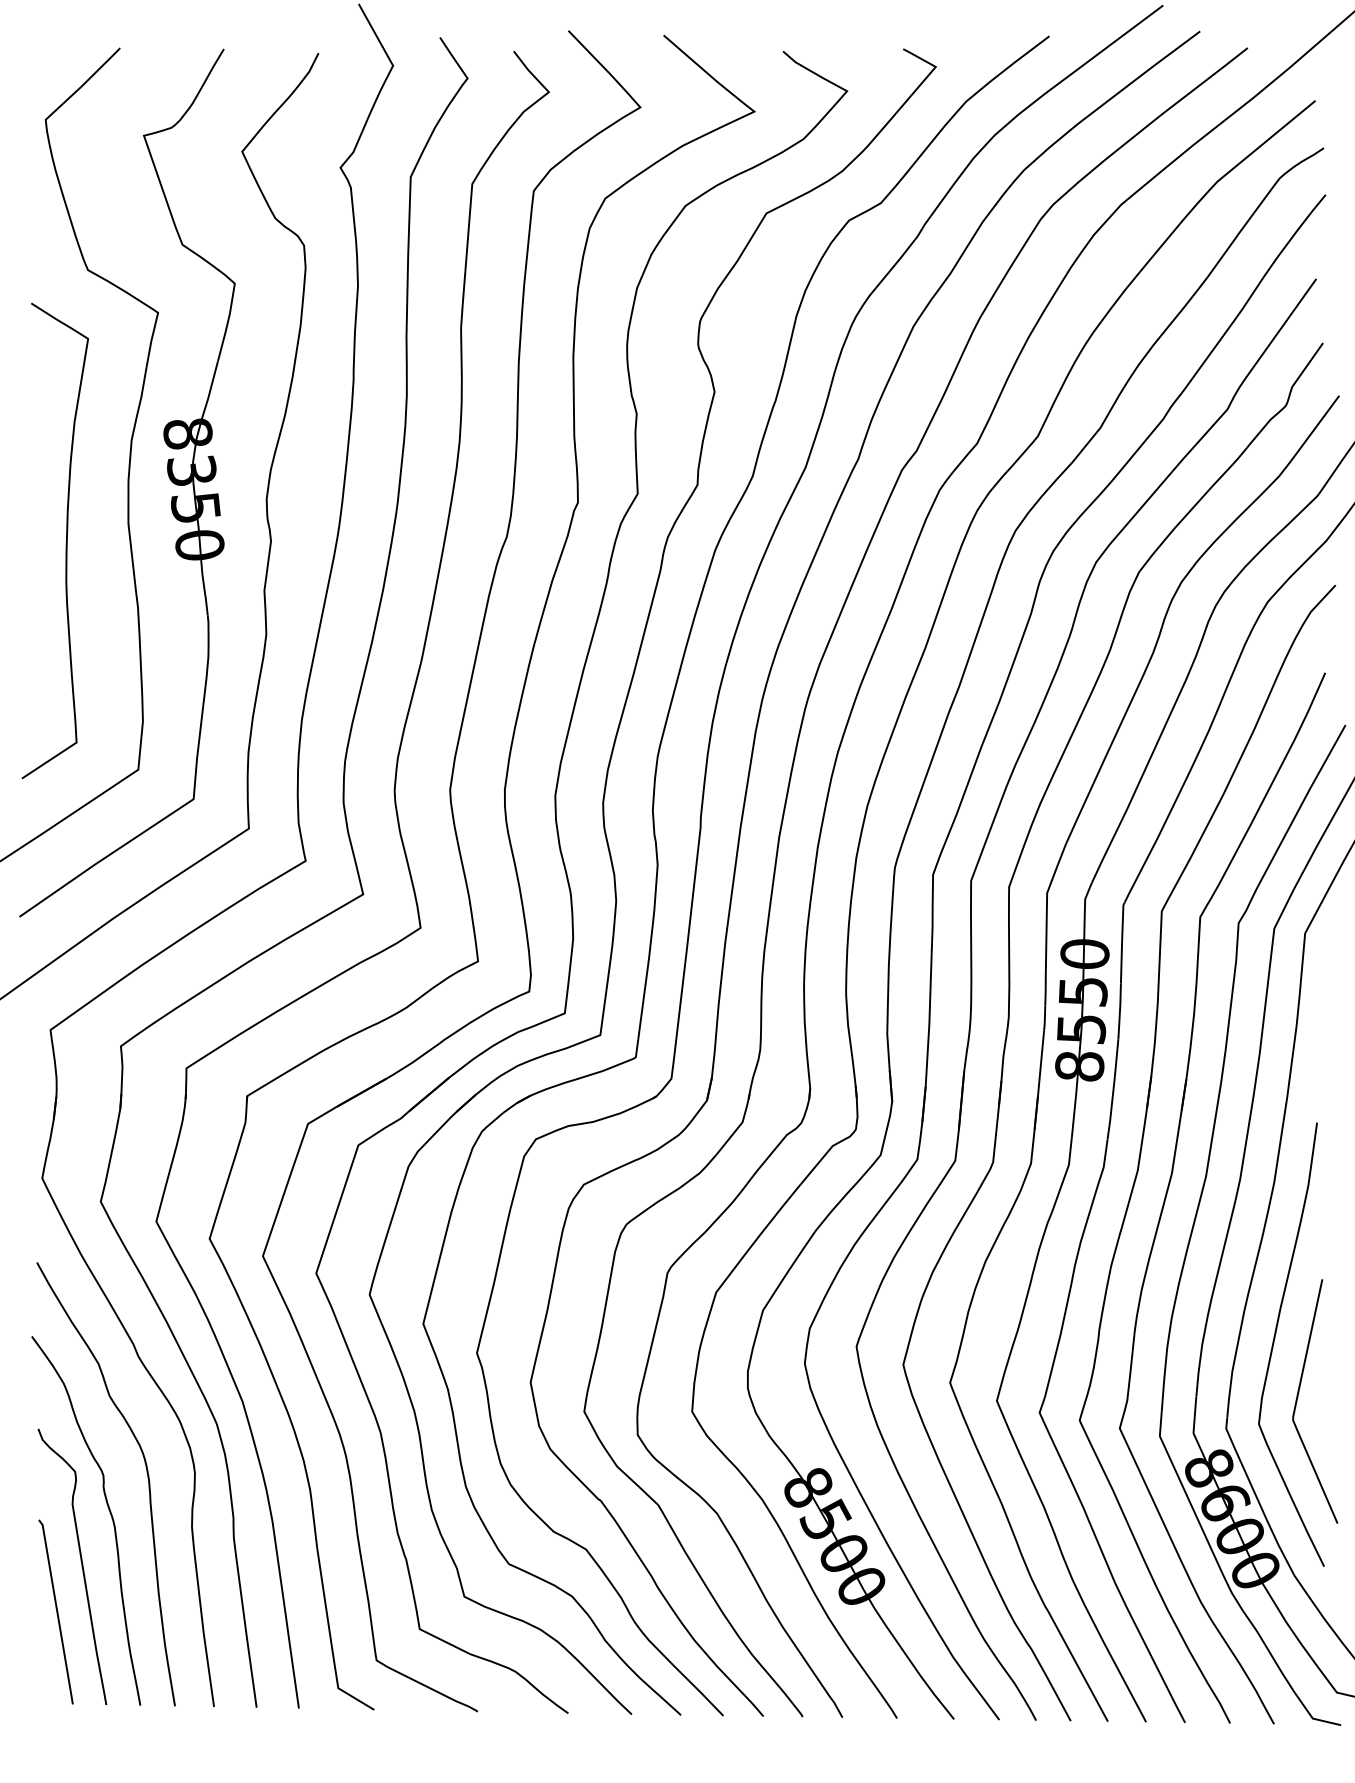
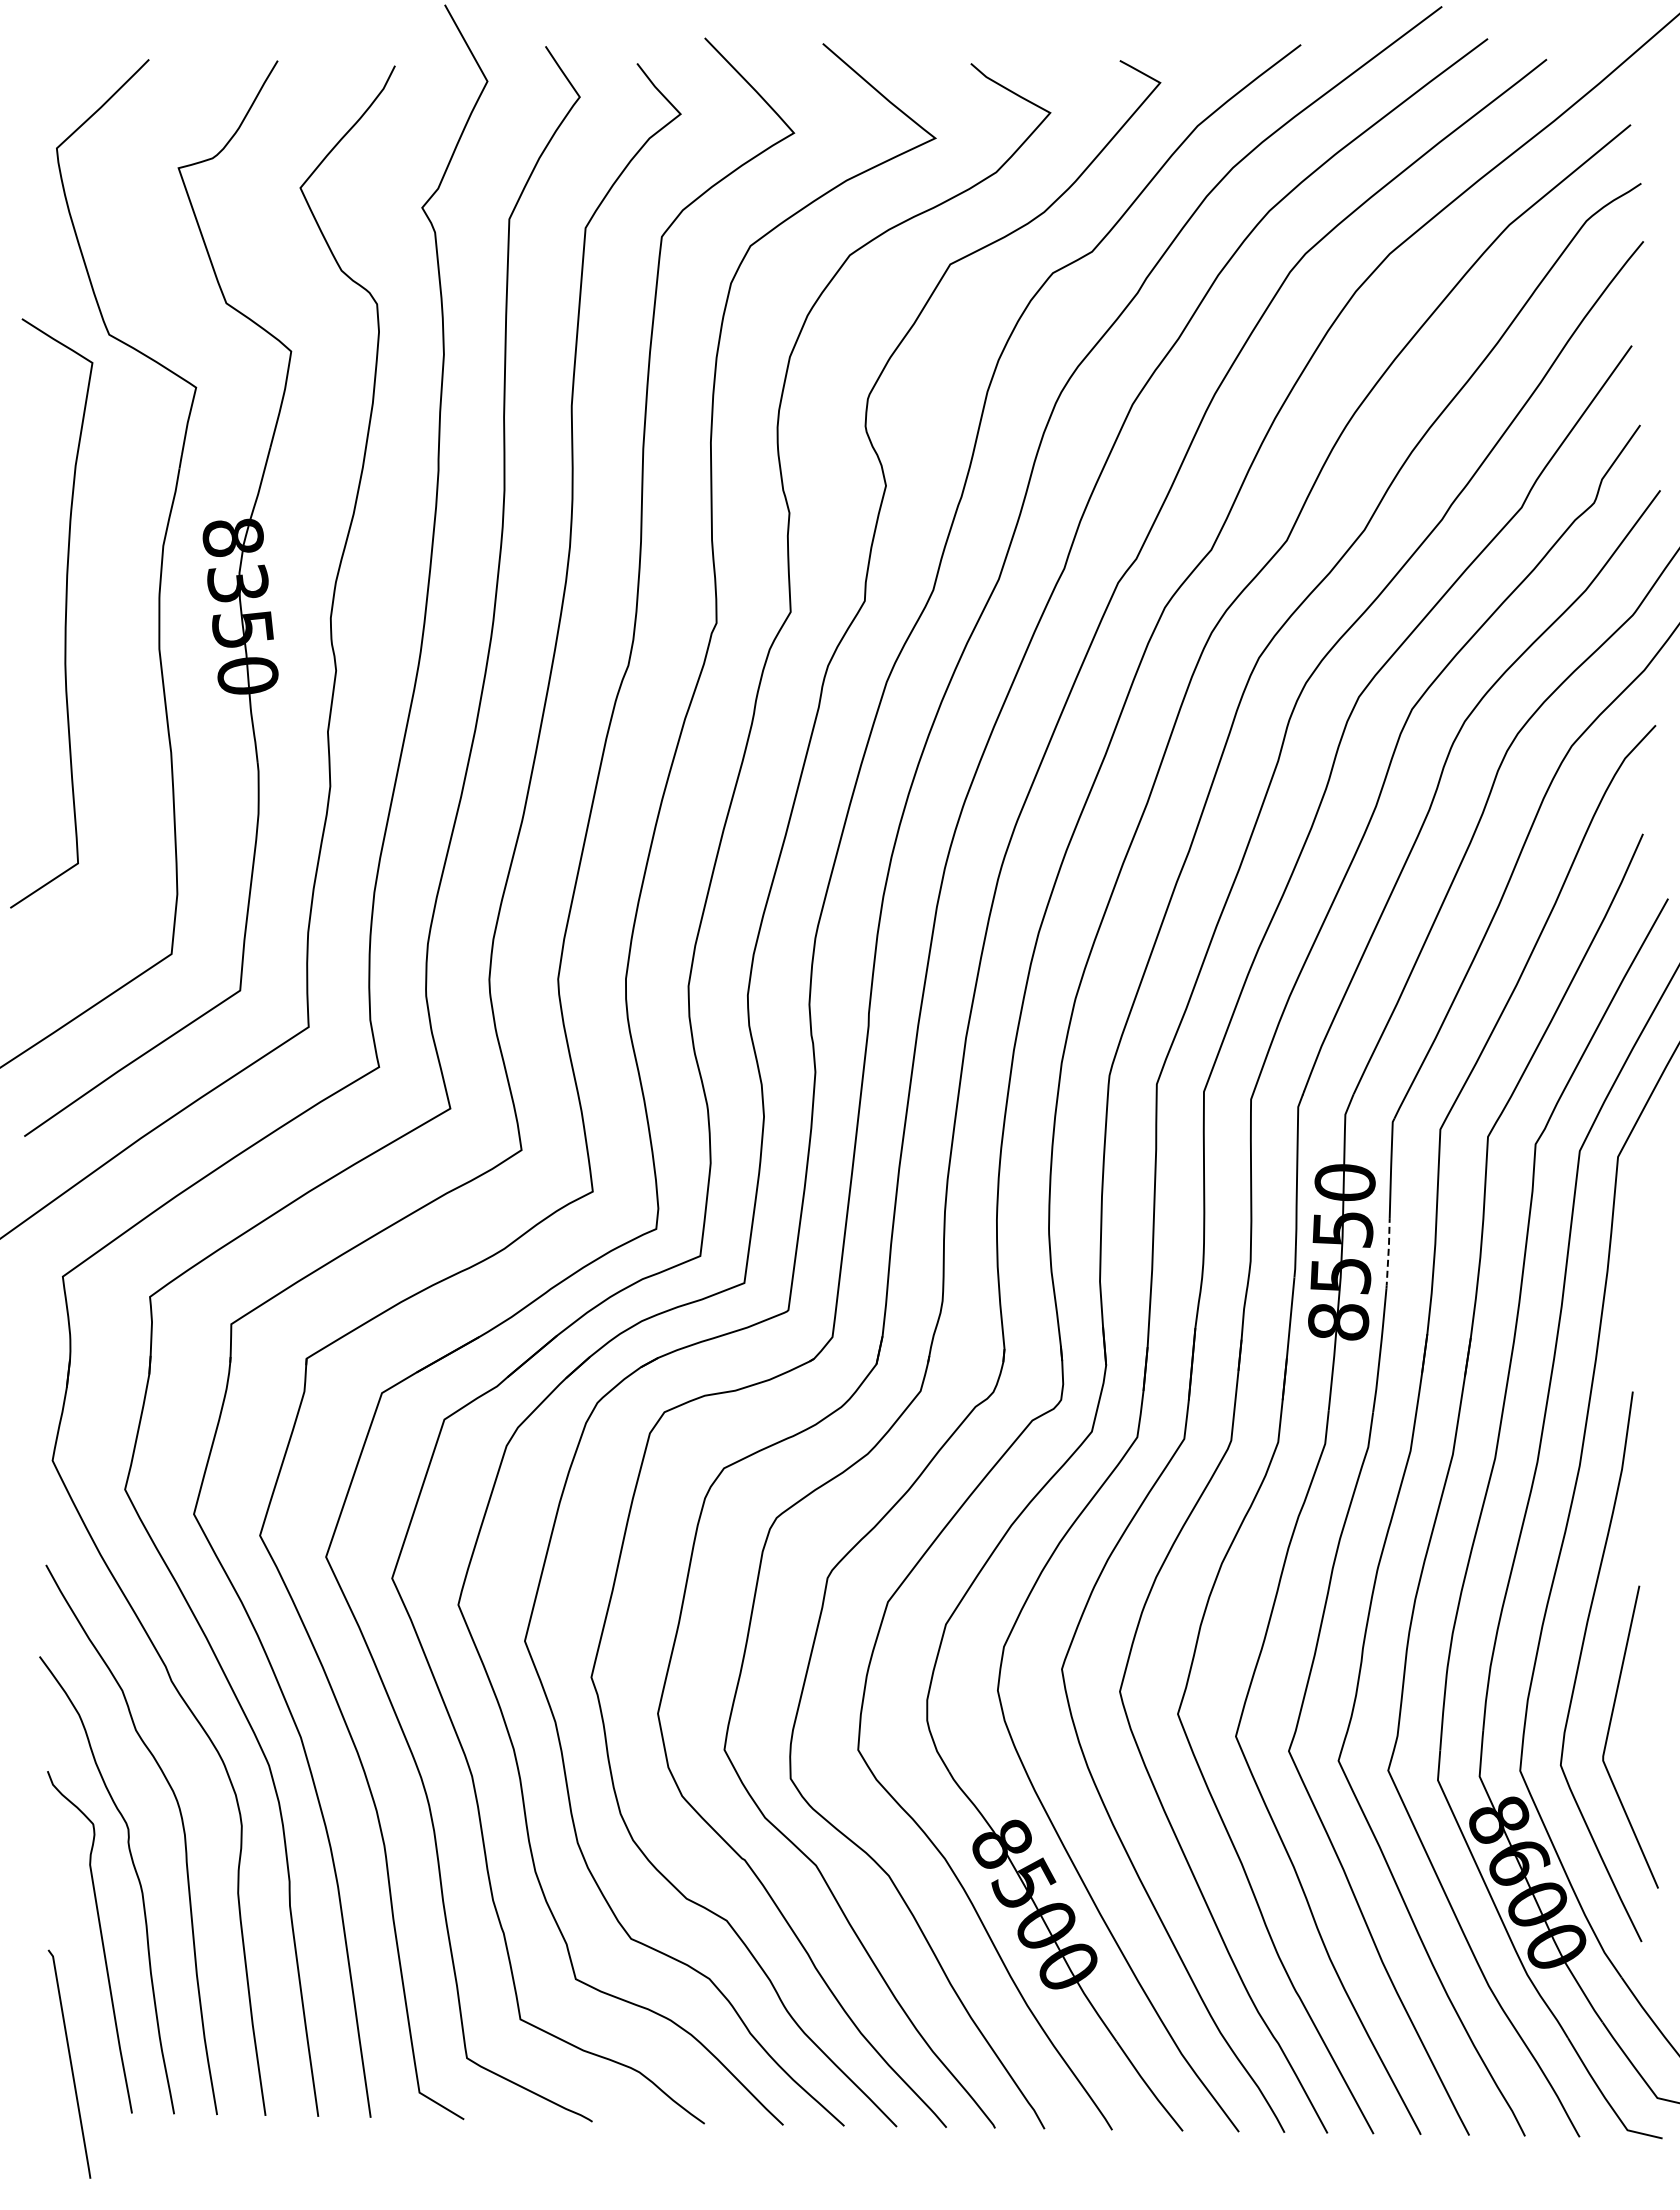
curve: (66, 540) -> (65, 613), moved
line: (1119, 1011) -> (1388, 1253), solid -> dashed
line: (56, 1611) -> (70, 2063), moved

